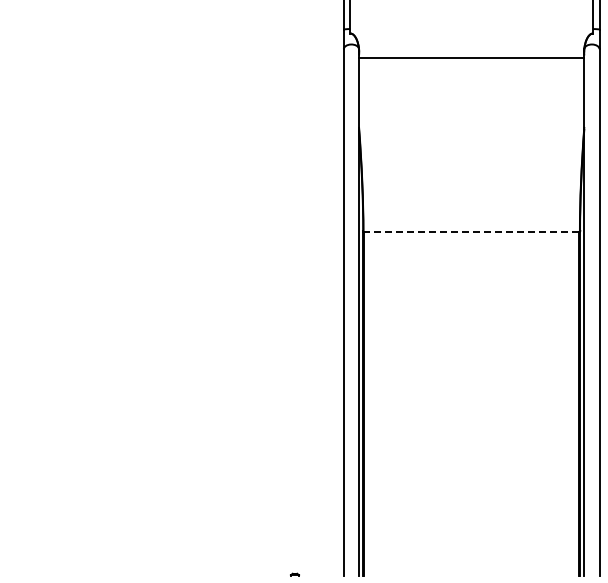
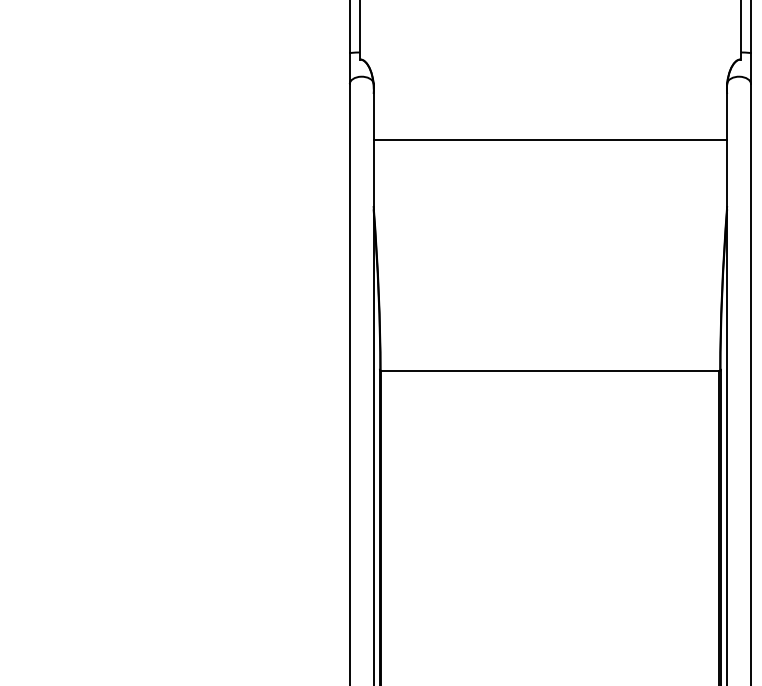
line: (471, 57) -> (550, 139), moved
line: (471, 231) -> (550, 370), dashed -> solid

